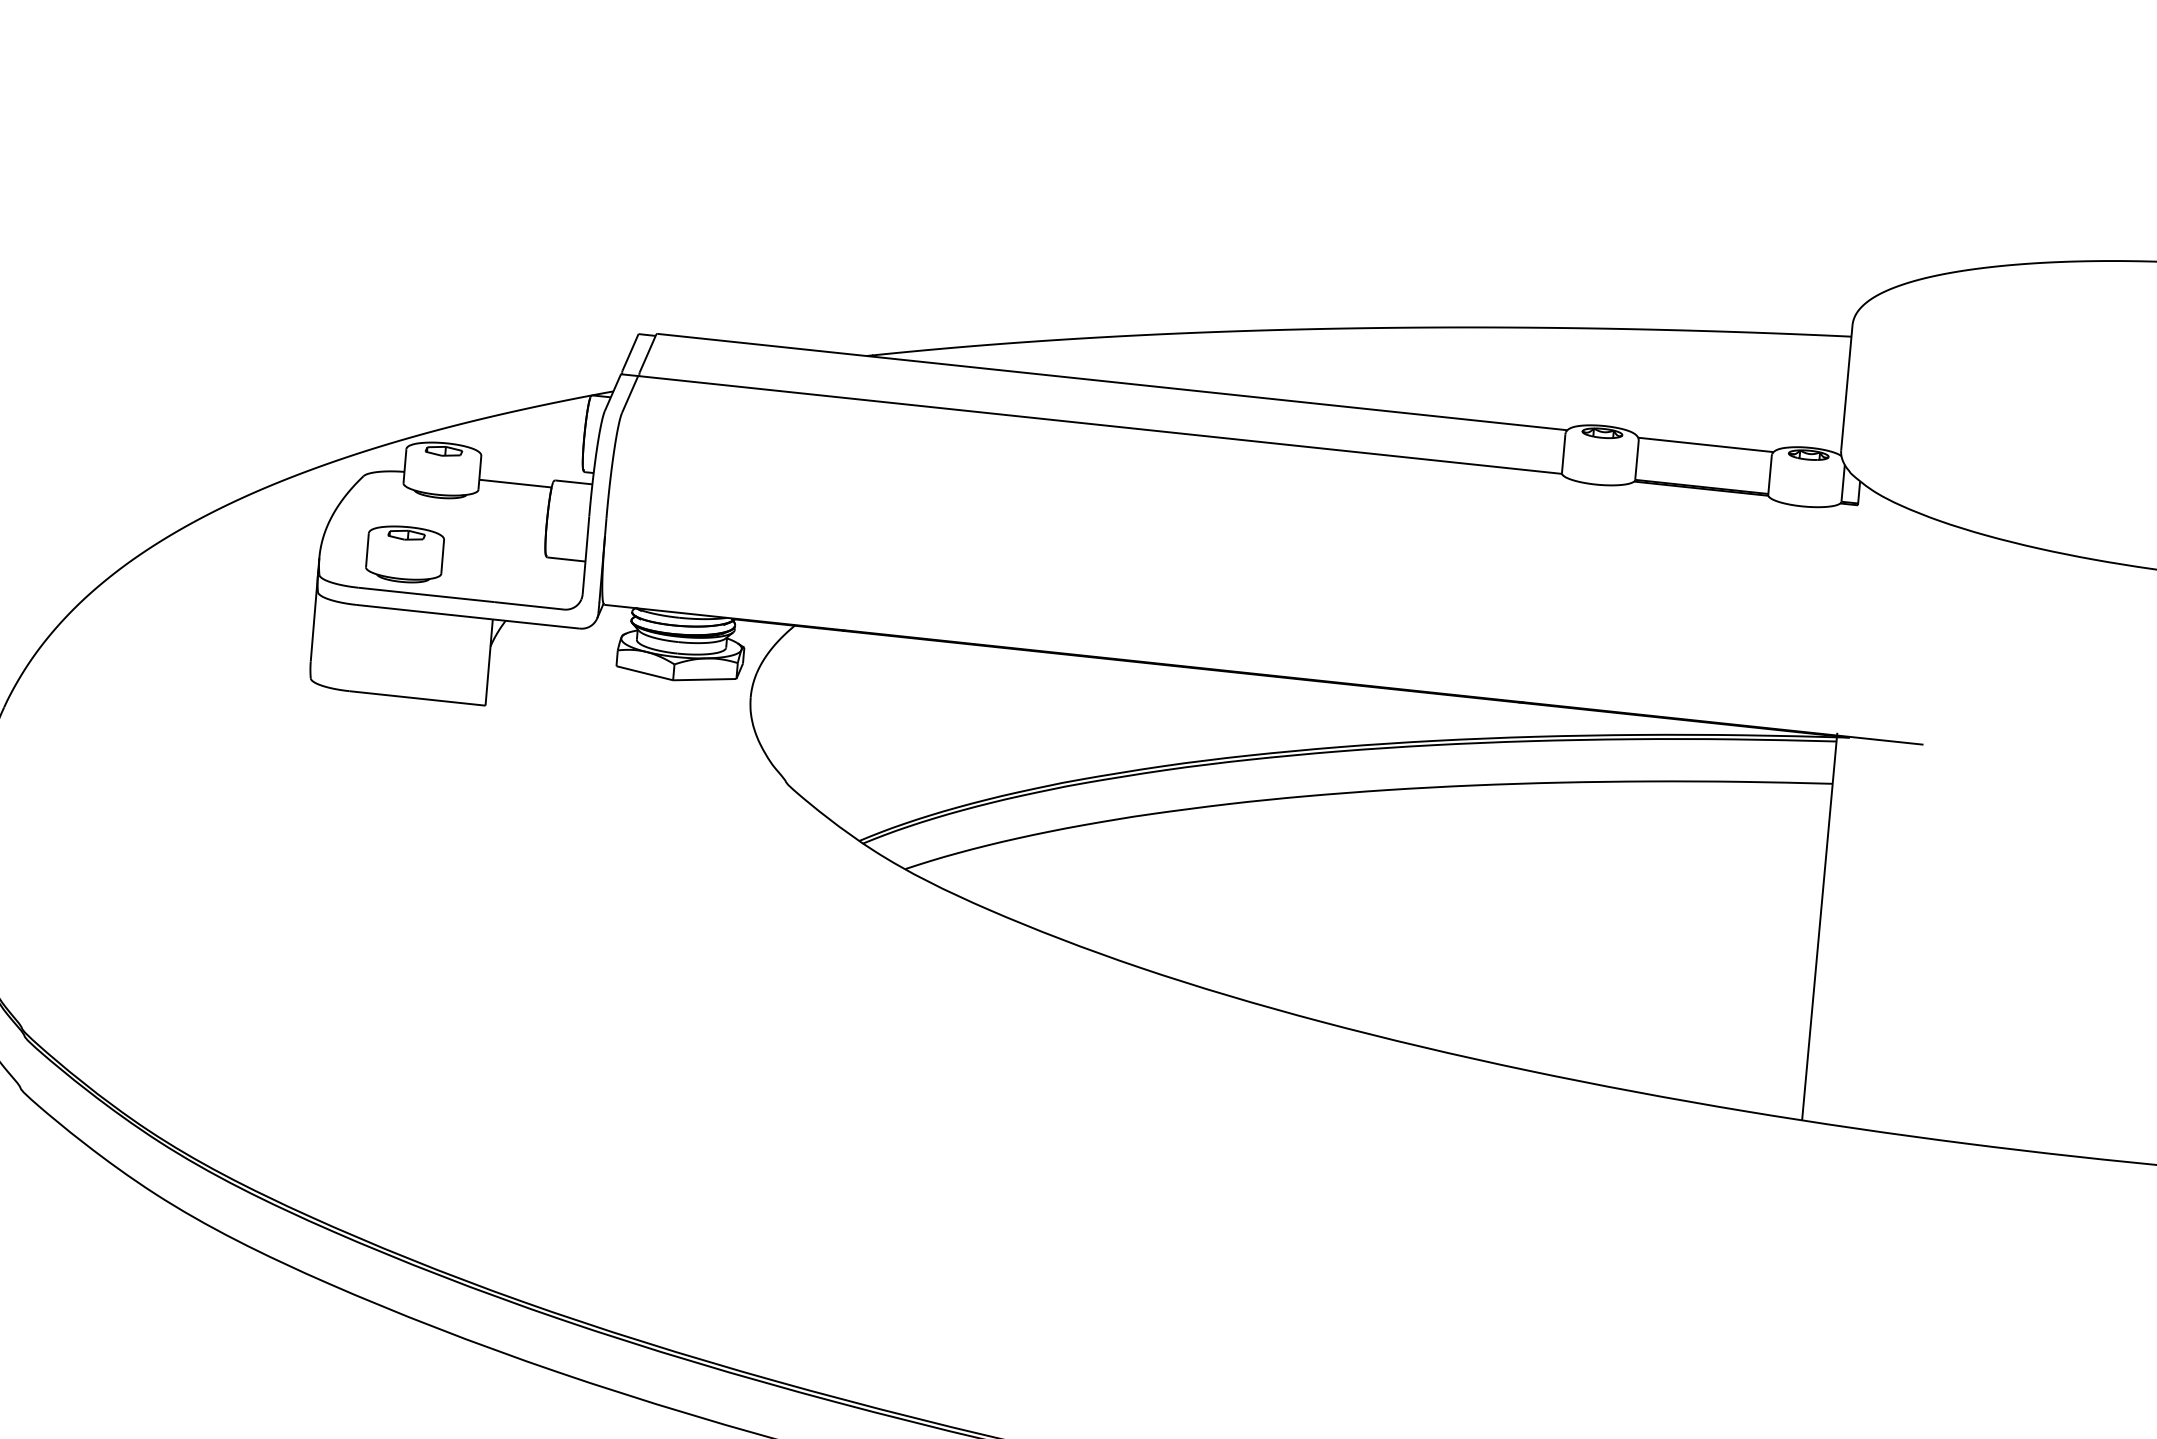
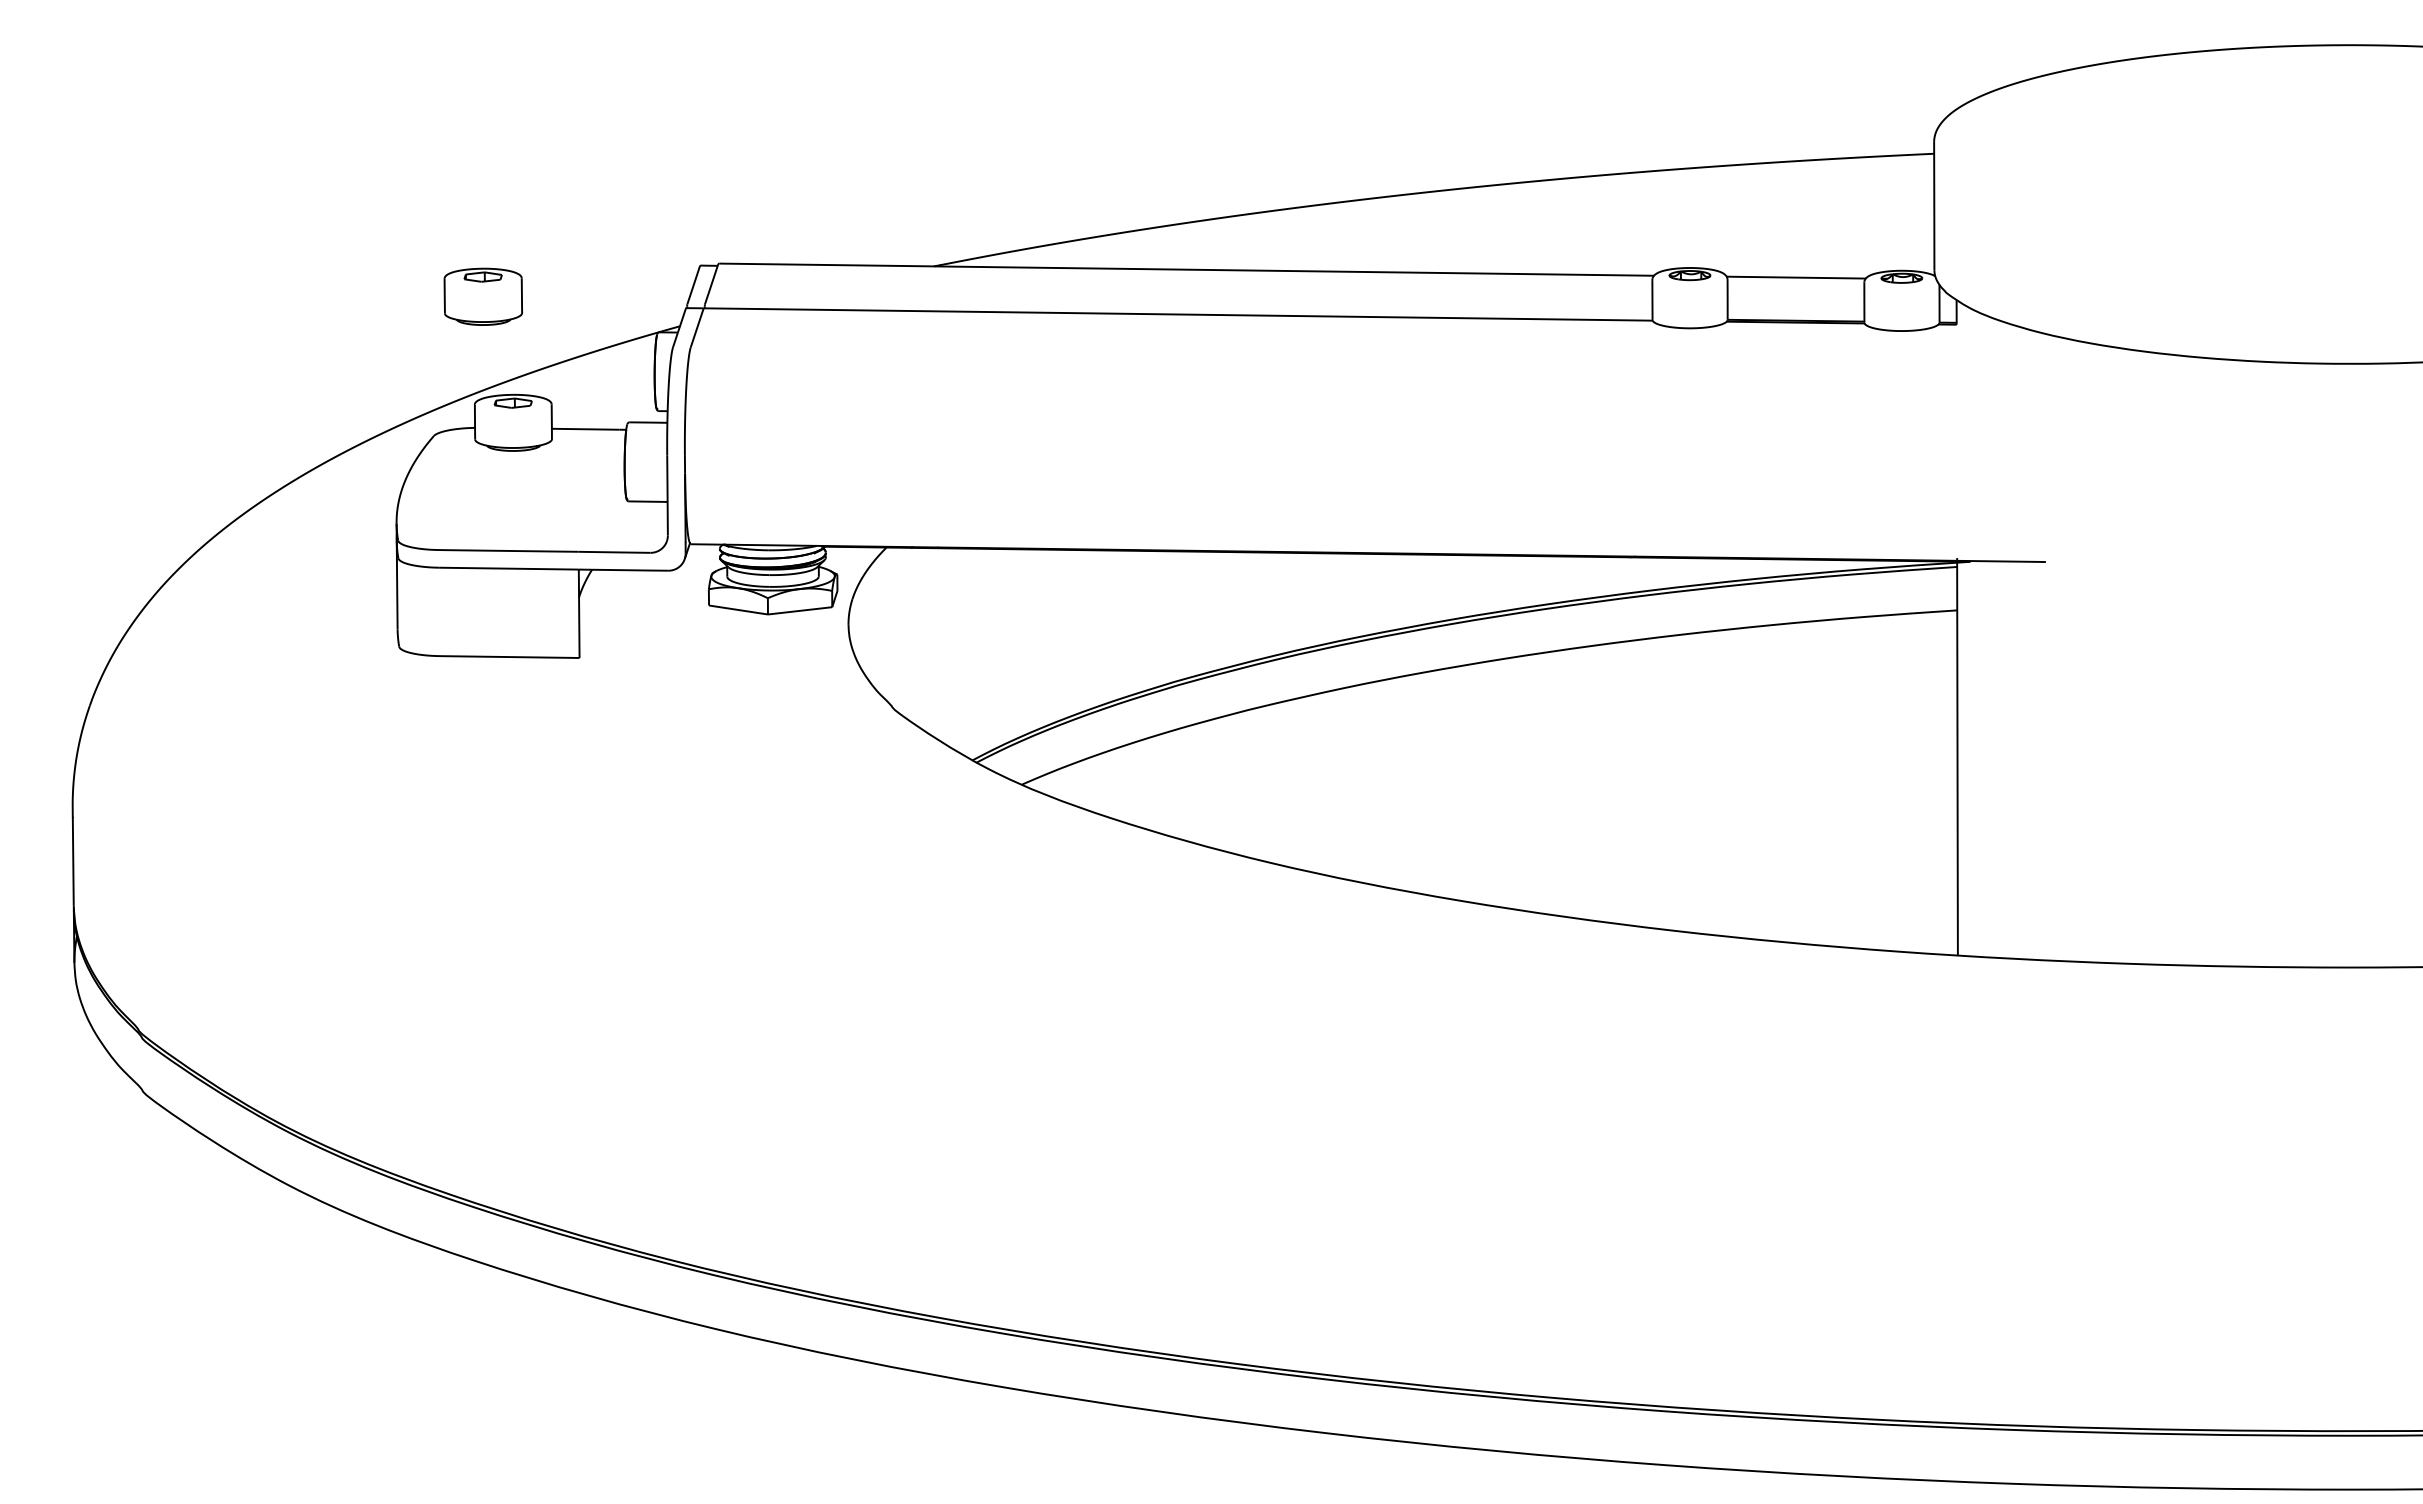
part: (404, 554) -> (482, 296), moved

